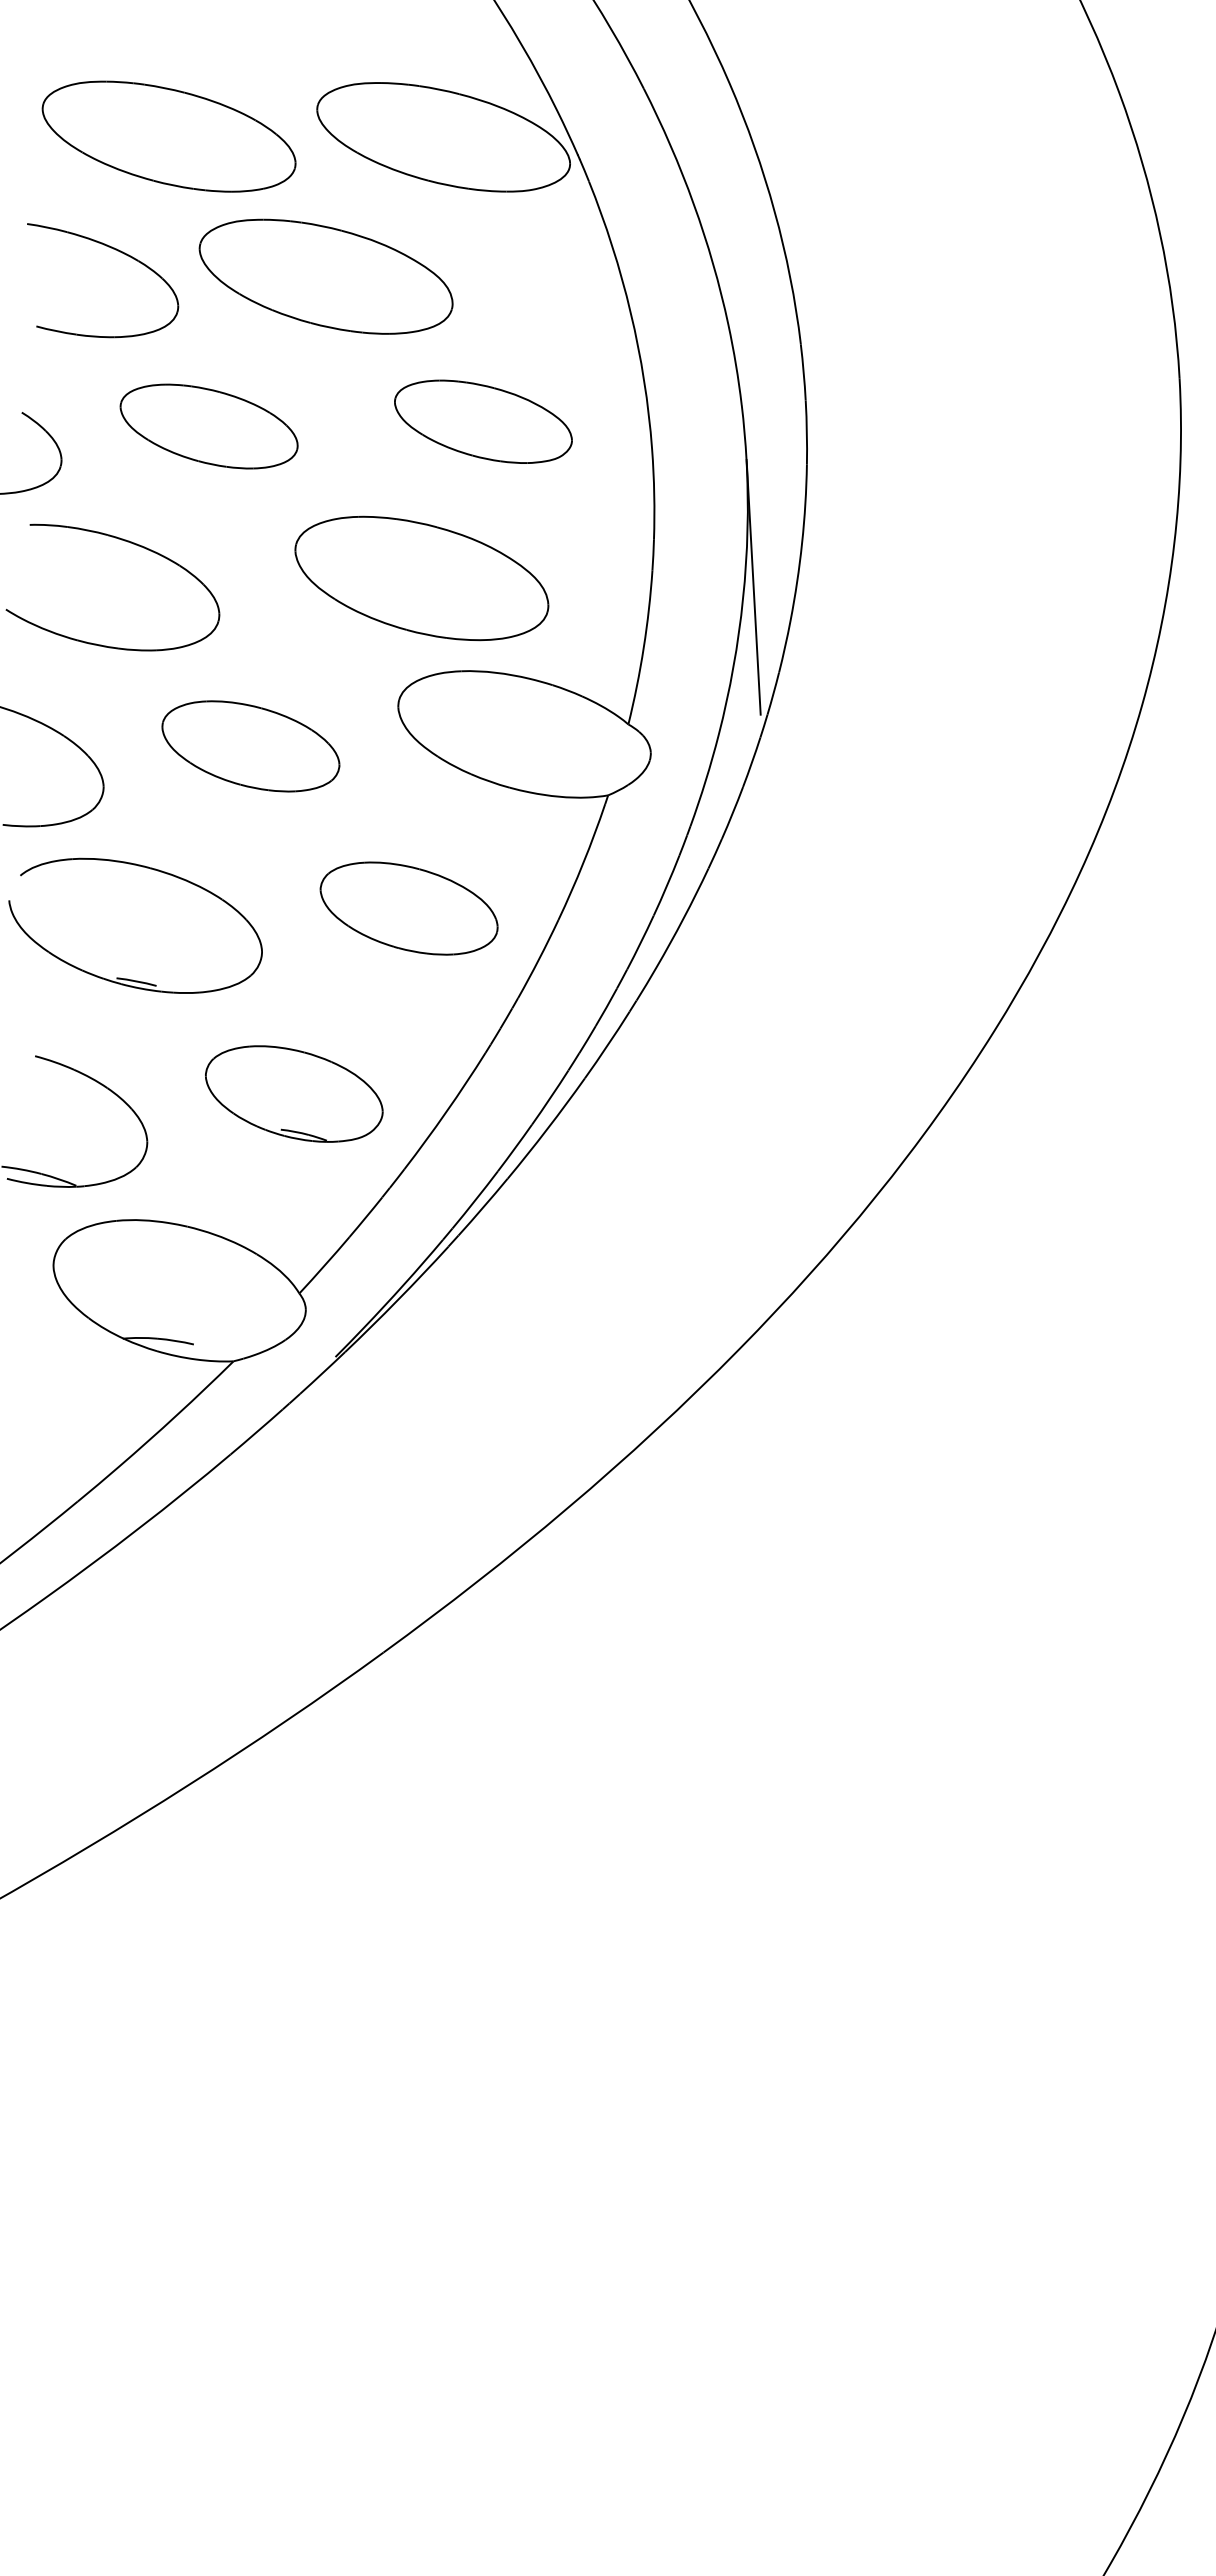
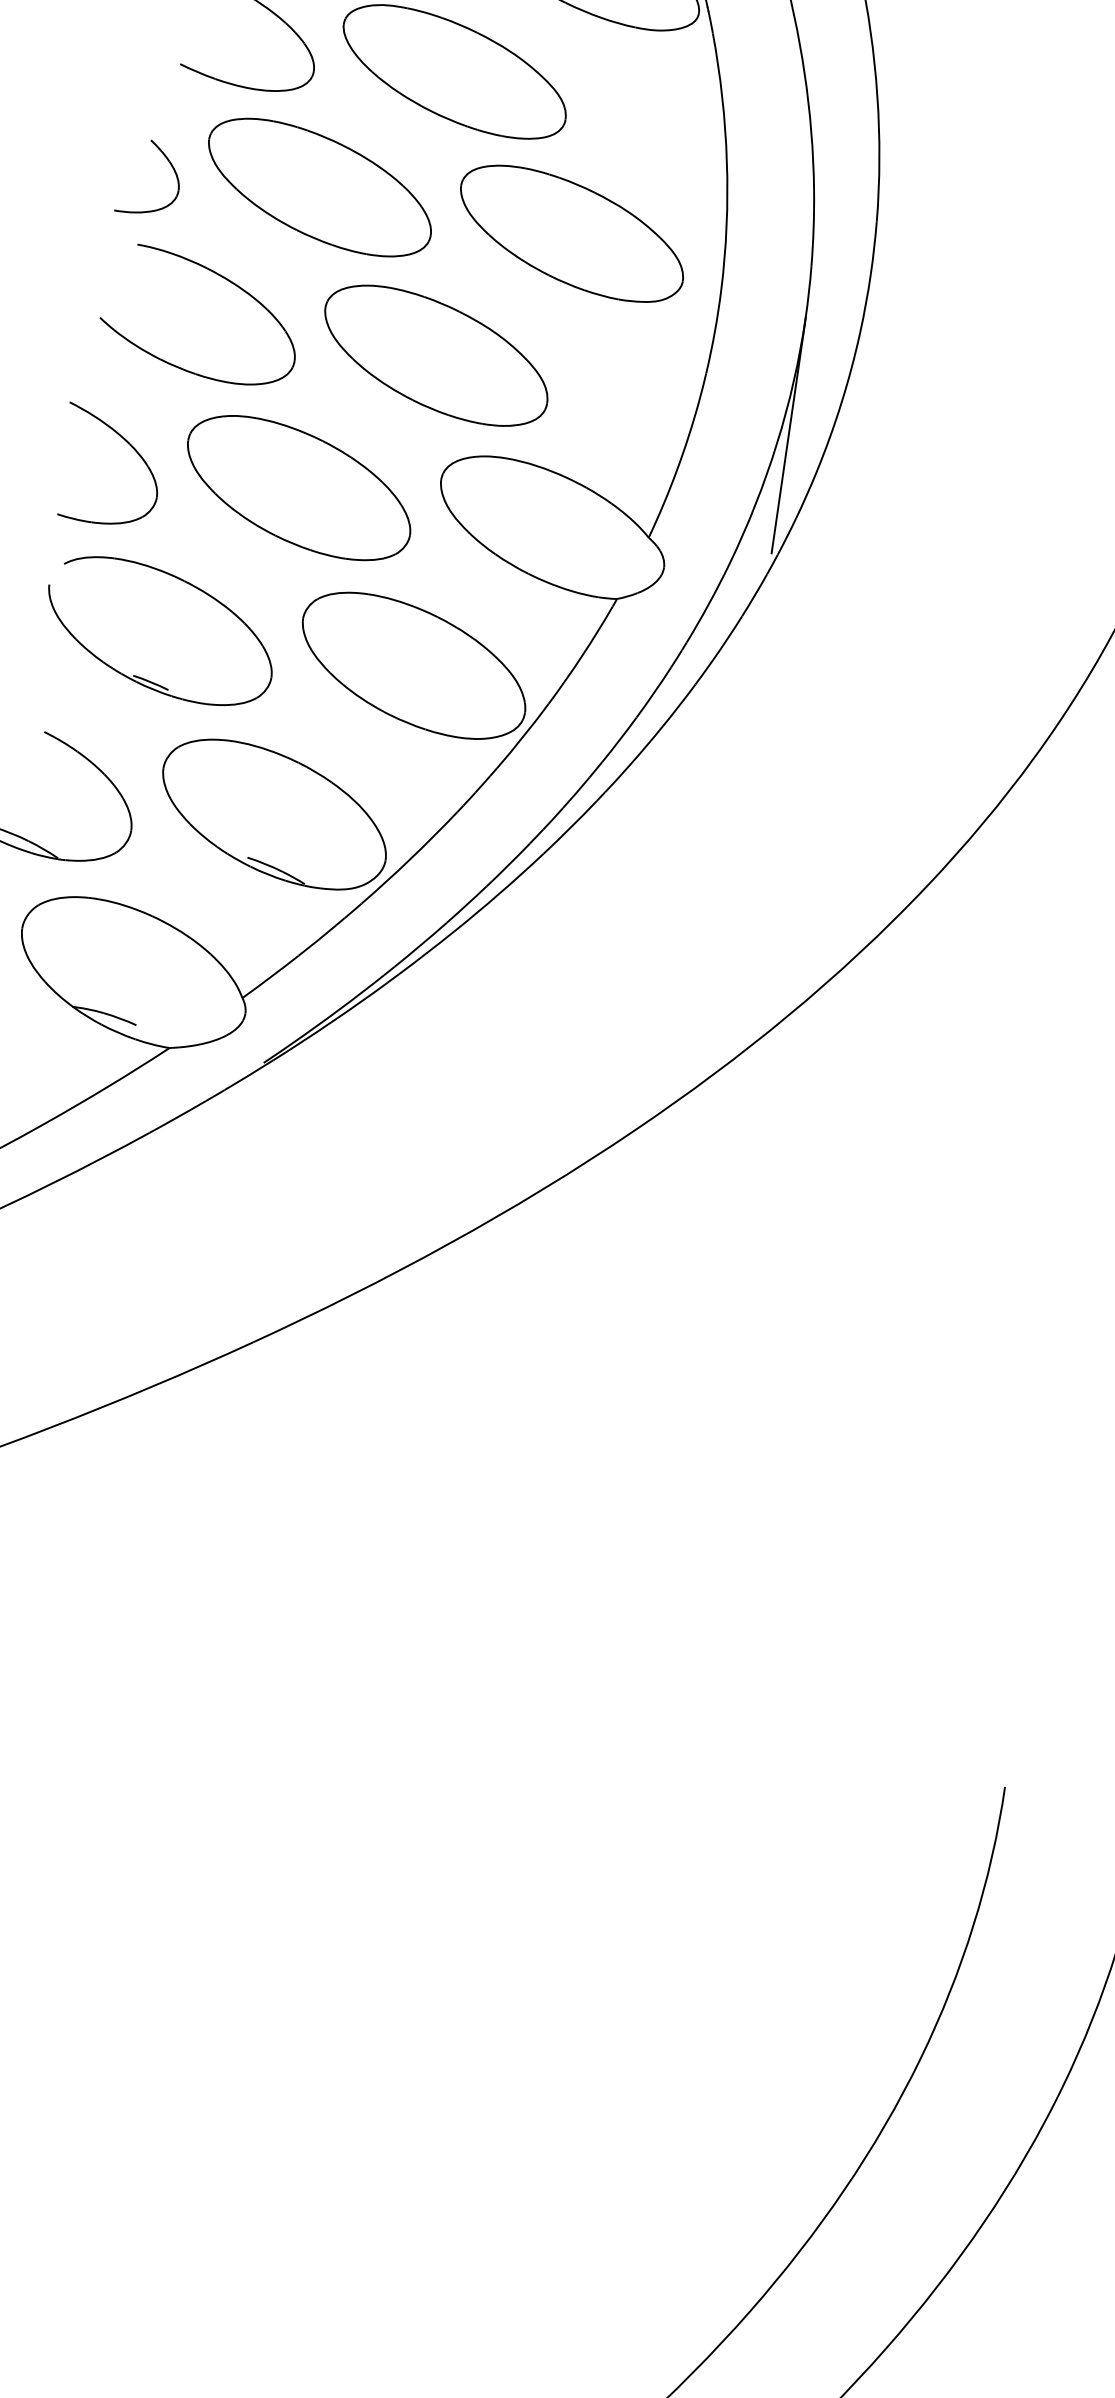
part: (483, 421) -> (571, 233), size x1.43
part: (208, 426) -> (319, 187), size x1.43
part: (421, 578) -> (435, 355), moved
part: (250, 746) -> (298, 488), size x1.43
part: (408, 908) -> (413, 665), size x1.43
part: (294, 1093) -> (274, 814), size x1.43

